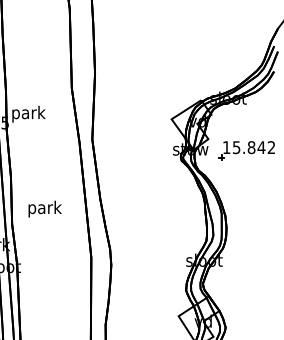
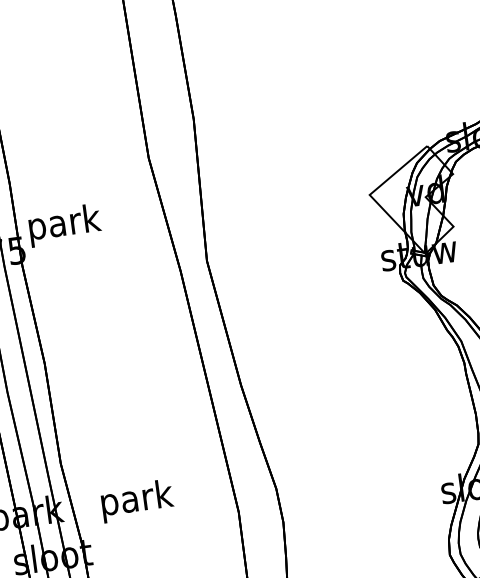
text: (44, 208) -> (135, 499), moved

